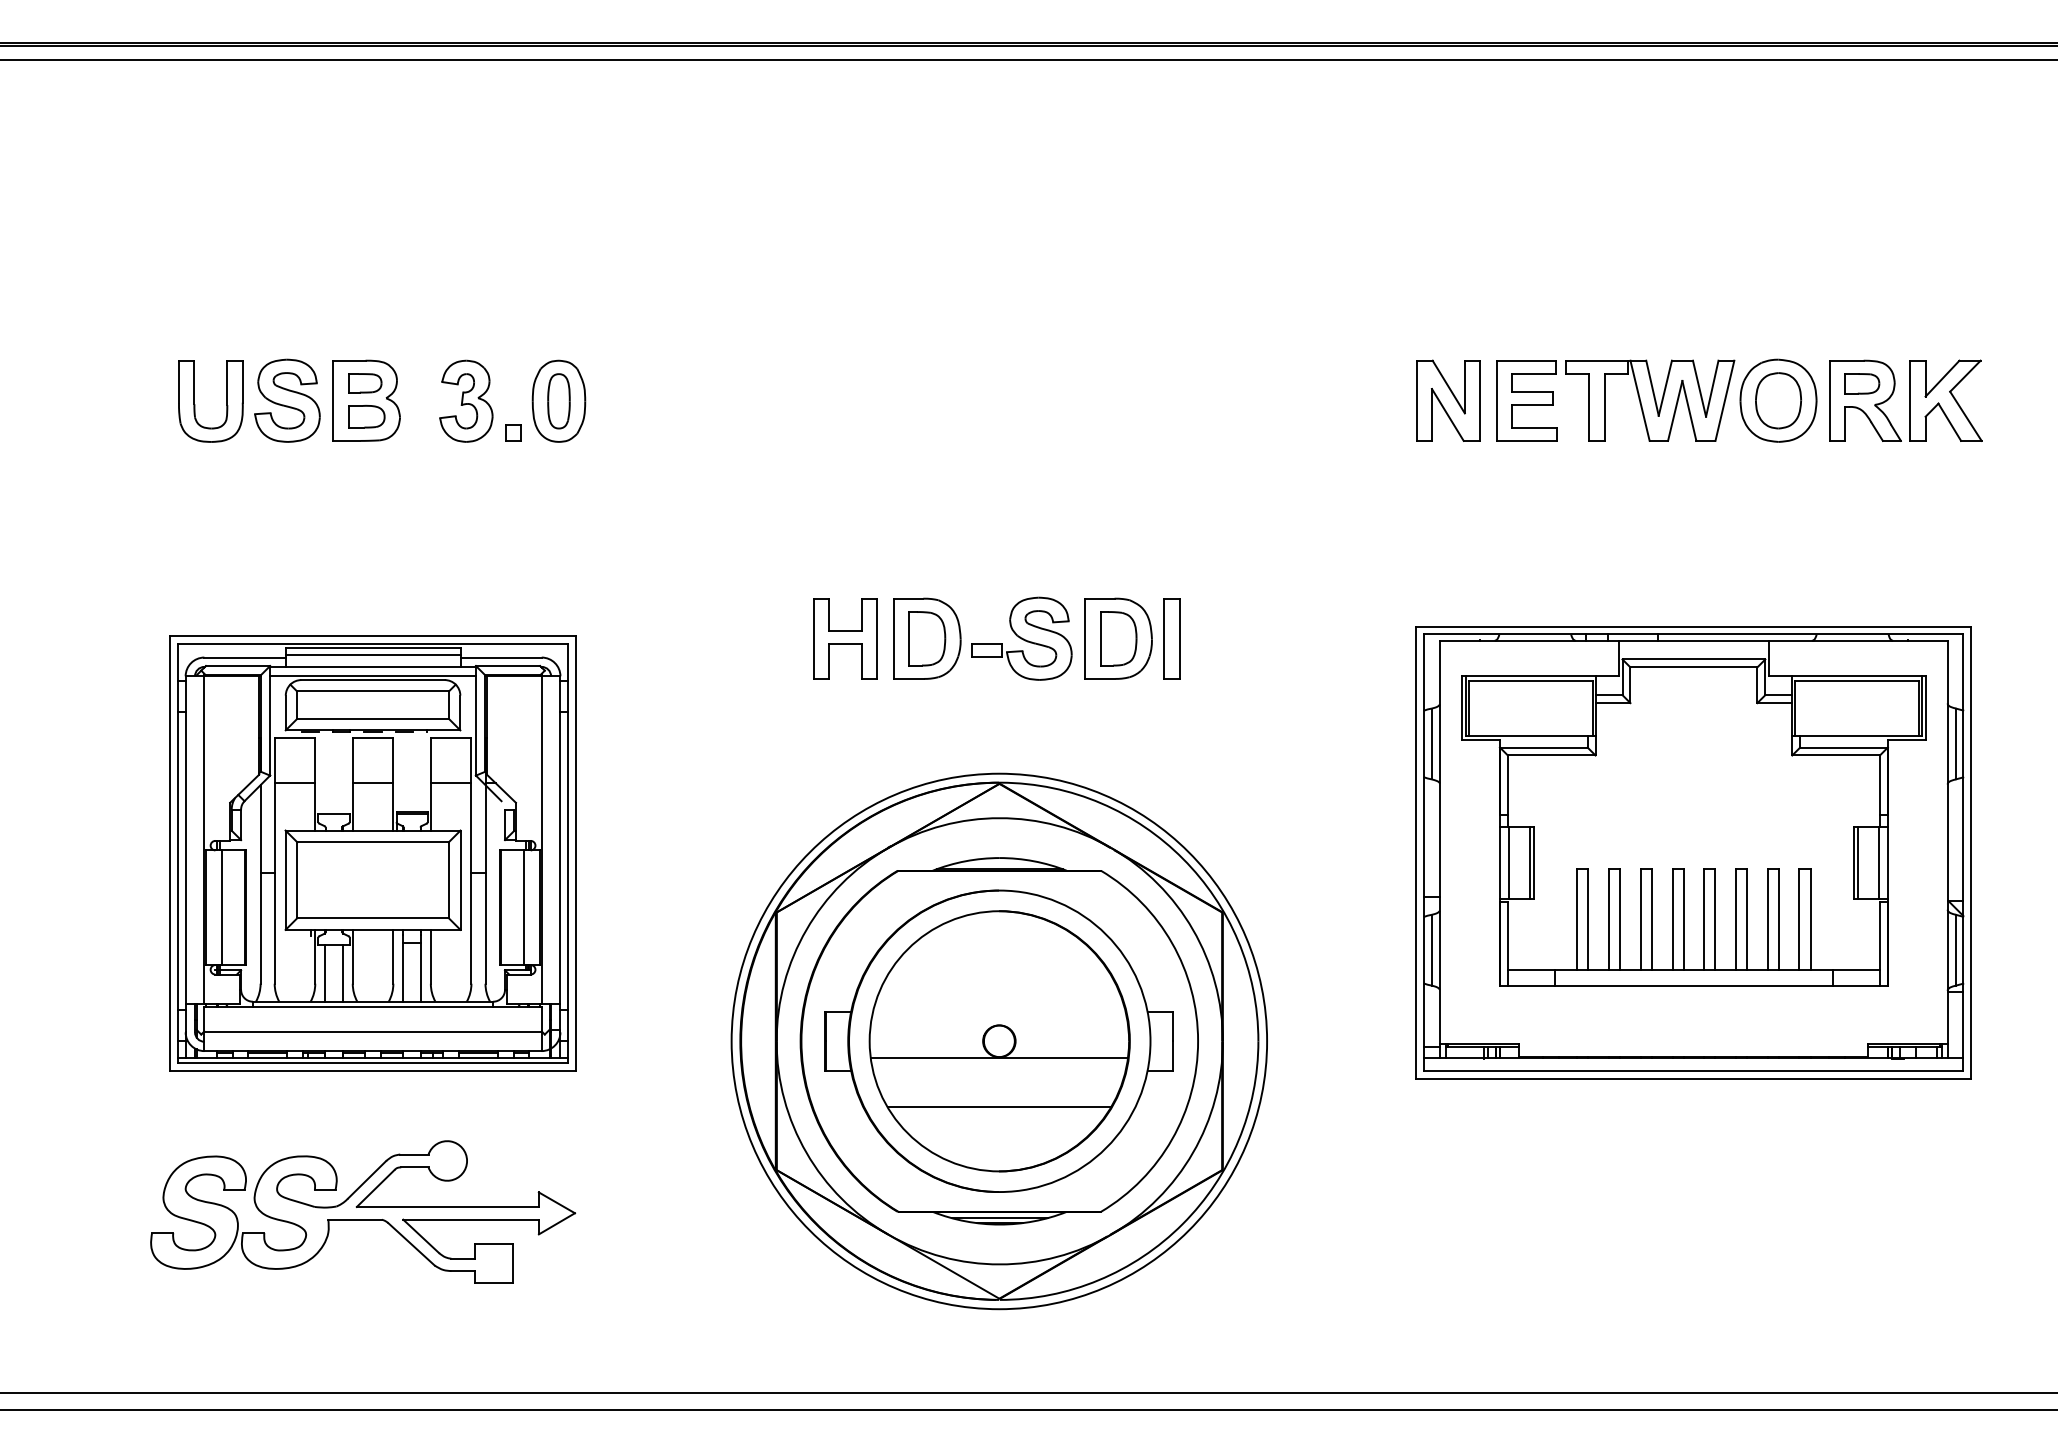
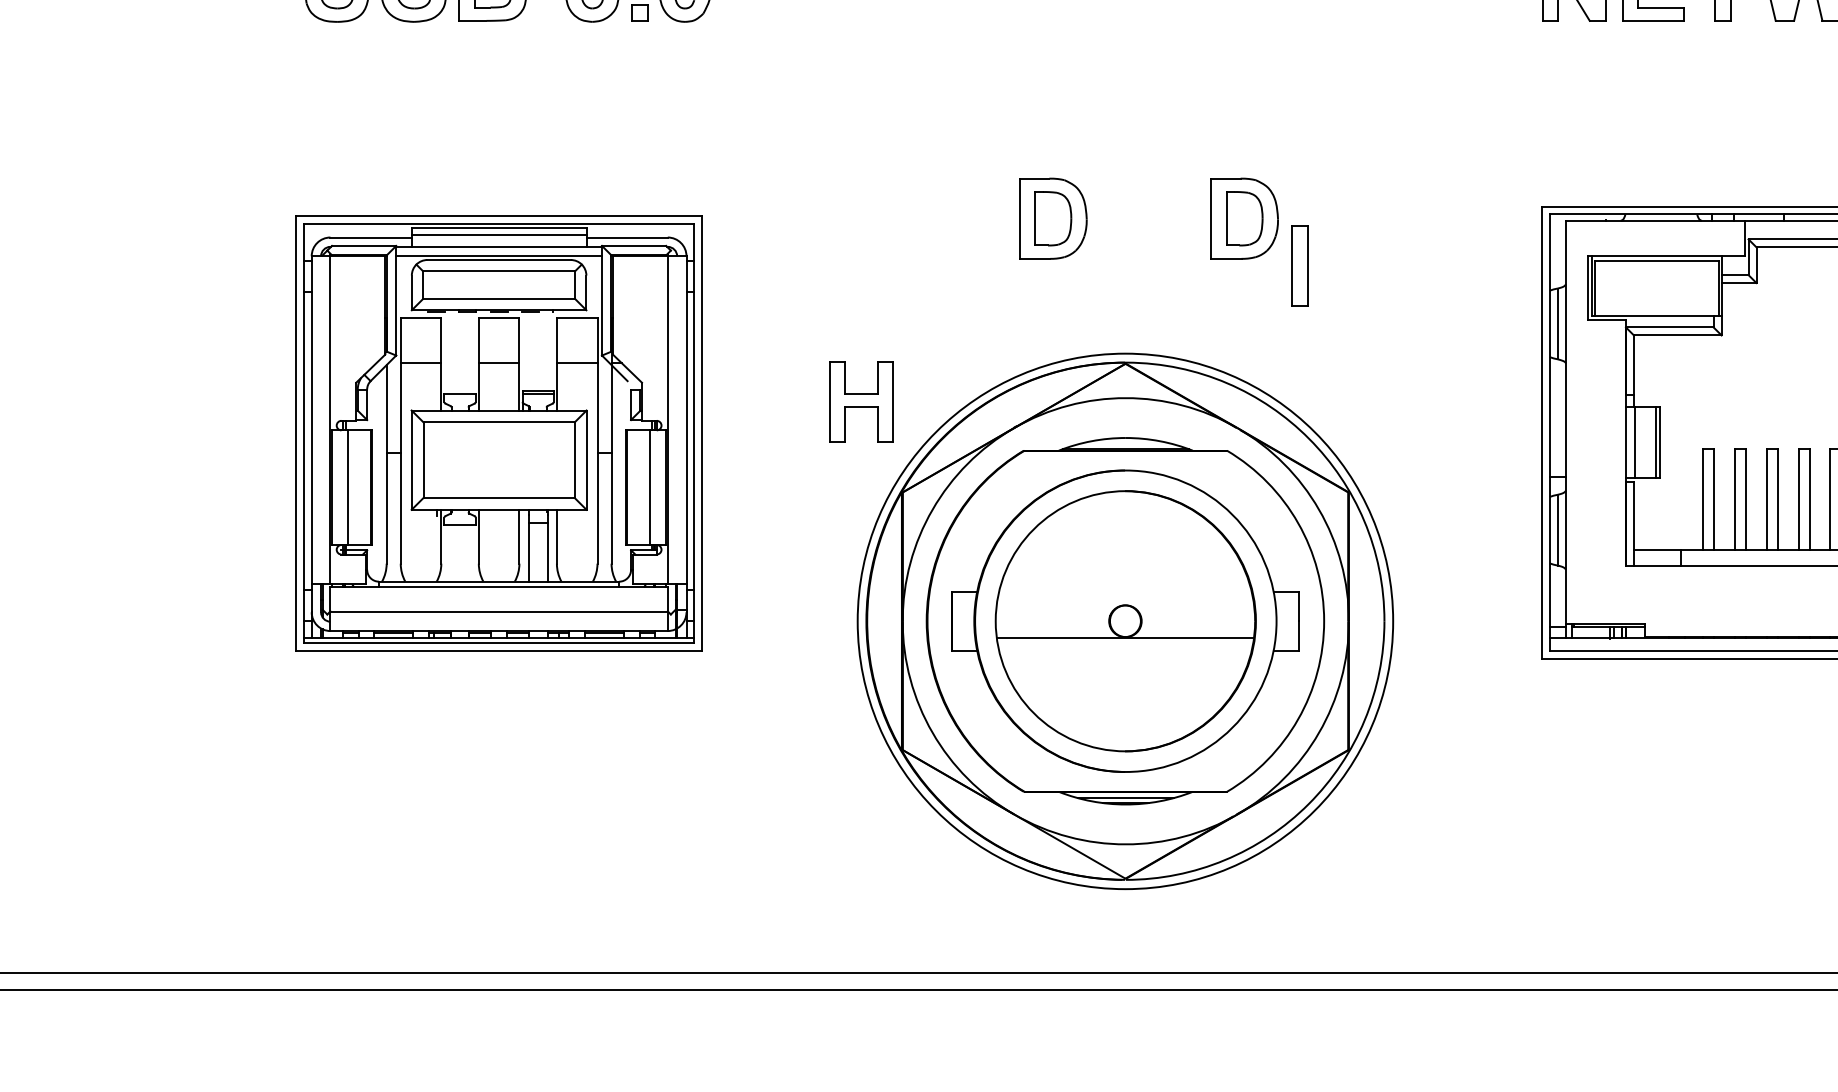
part: (845, 638) -> (861, 401), moved
part: (1021, 638) -> (1147, 218), removed
part: (1171, 638) -> (1299, 265), moved
line: (324, 973) -> (450, 553), removed
line: (343, 973) -> (469, 553), removed
line: (999, 1107) -> (1125, 687), removed
part: (363, 1211) -> (489, 791), removed

